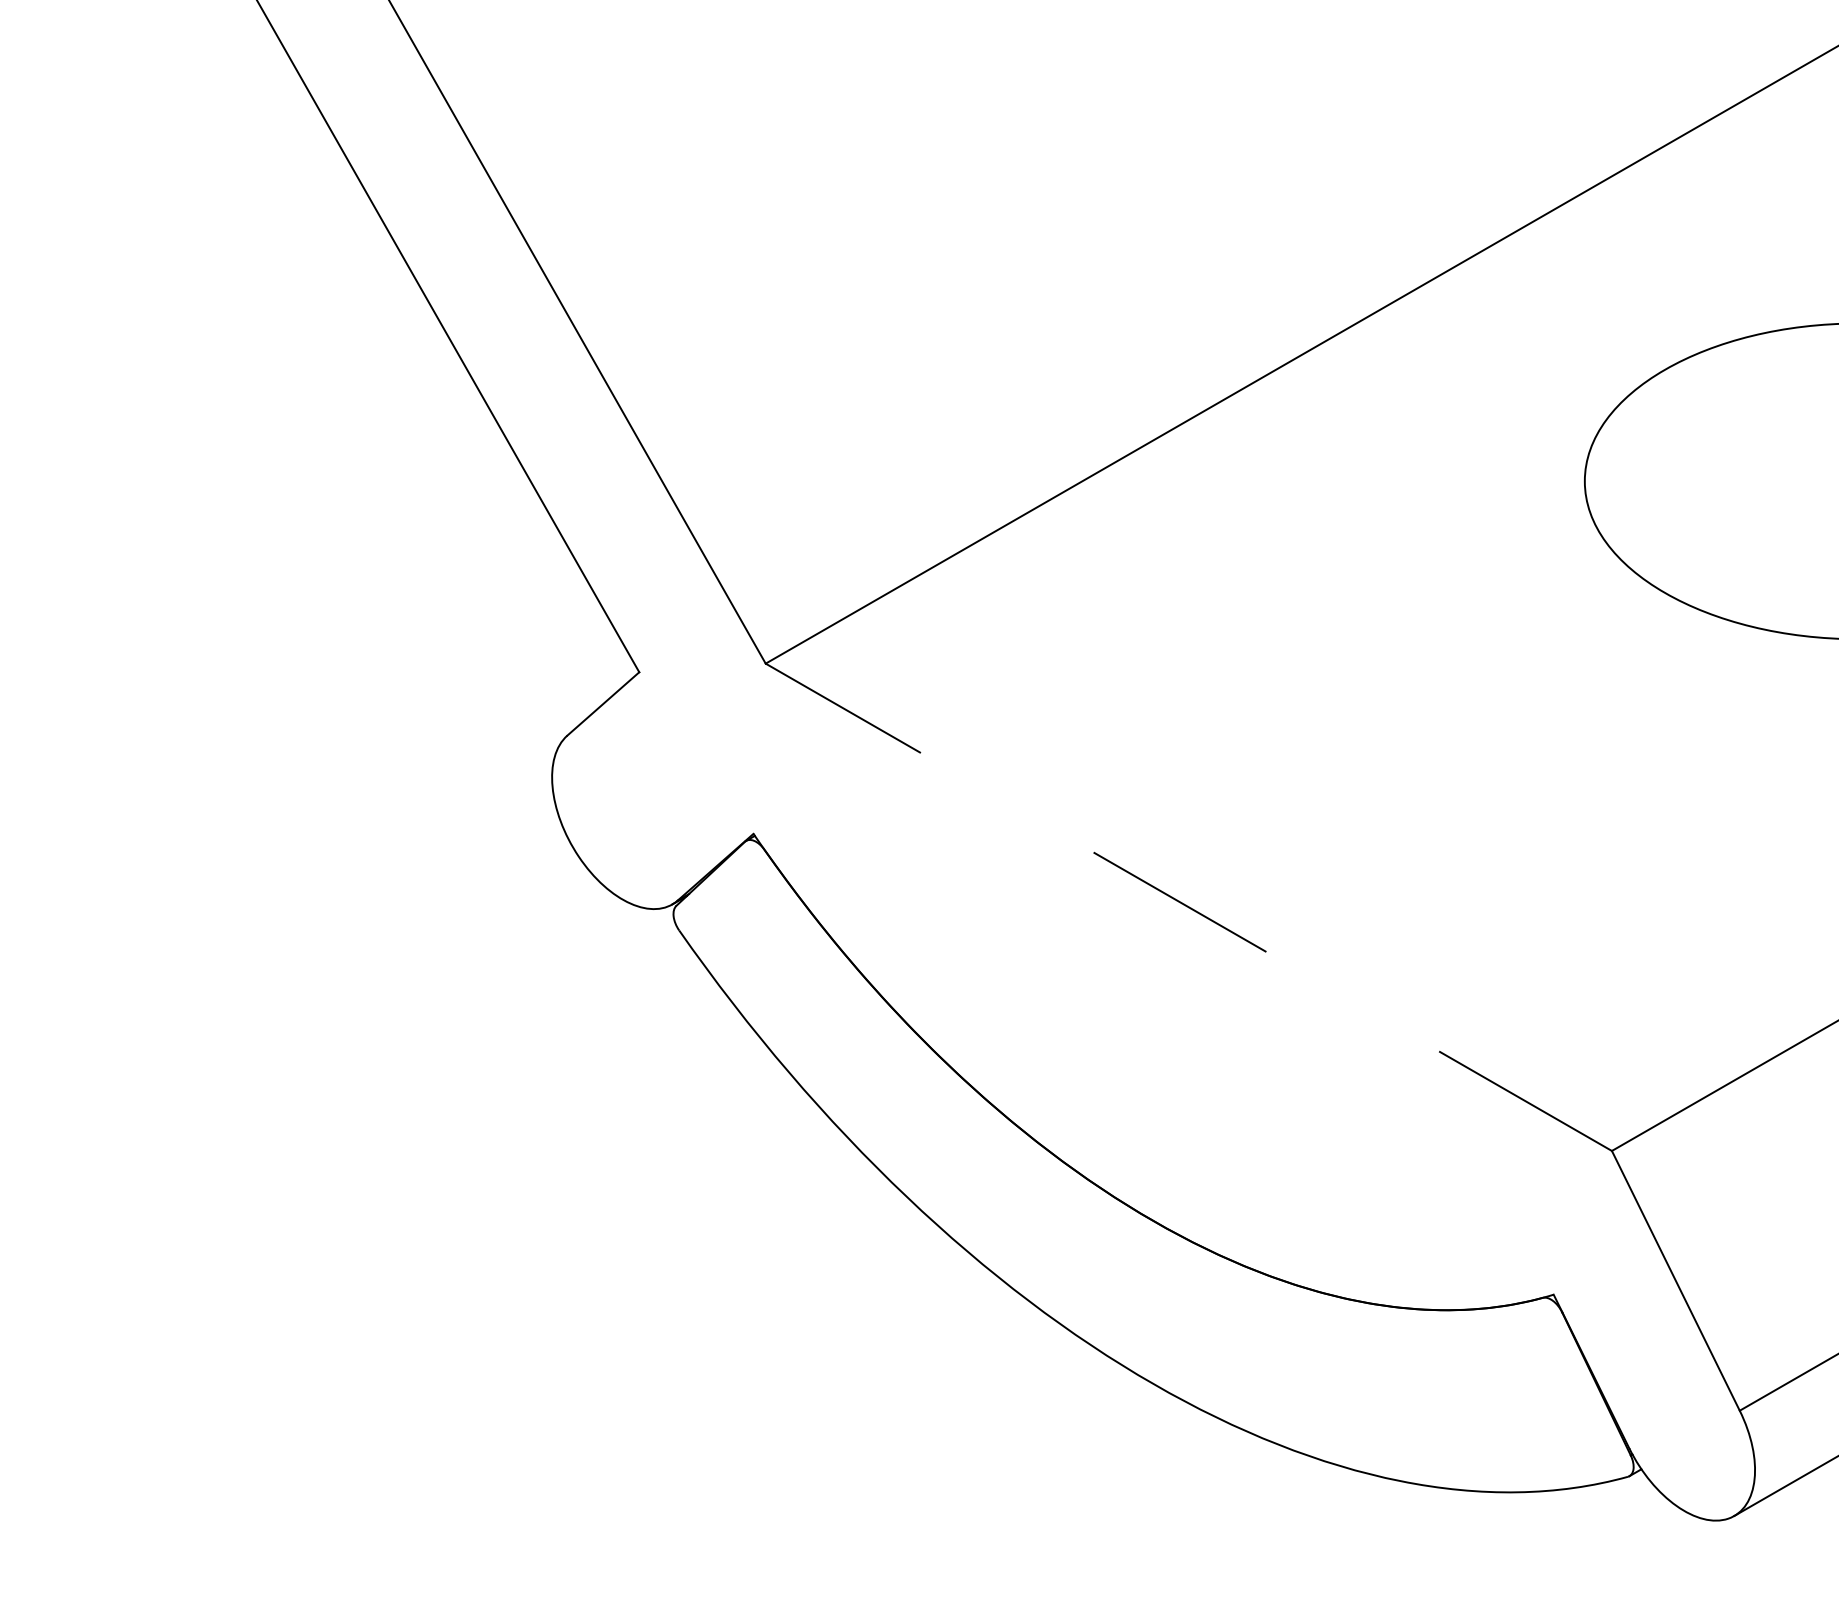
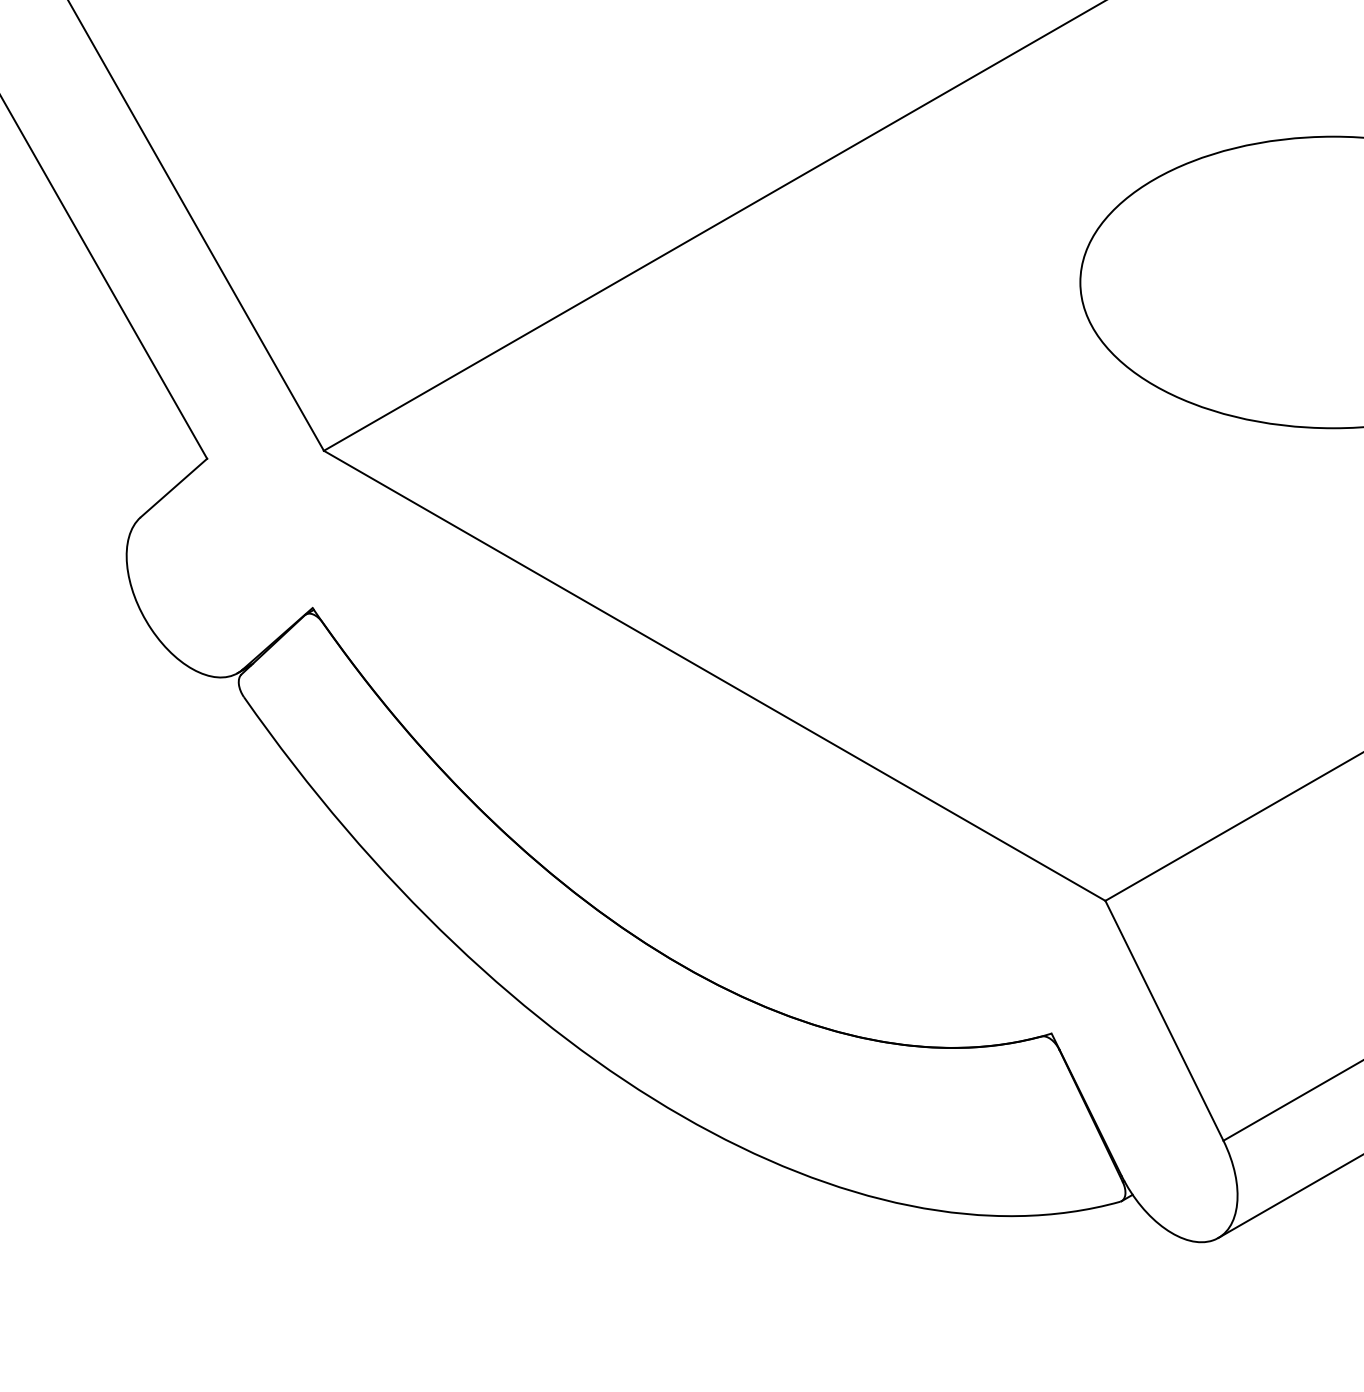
line: (1188, 907) -> (714, 676), dashed -> solid

